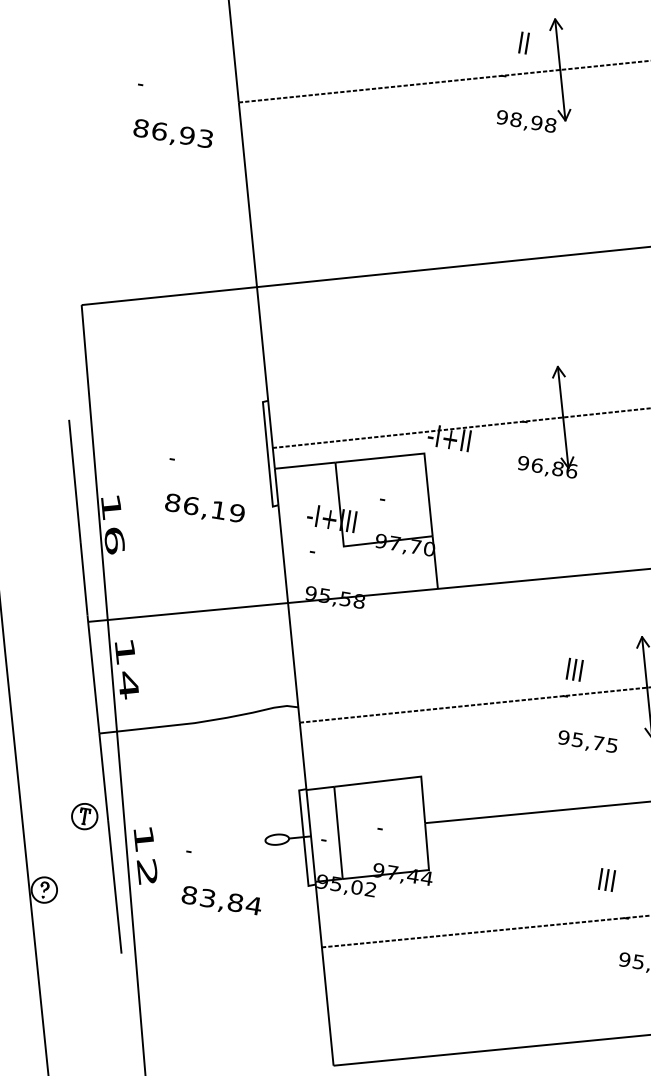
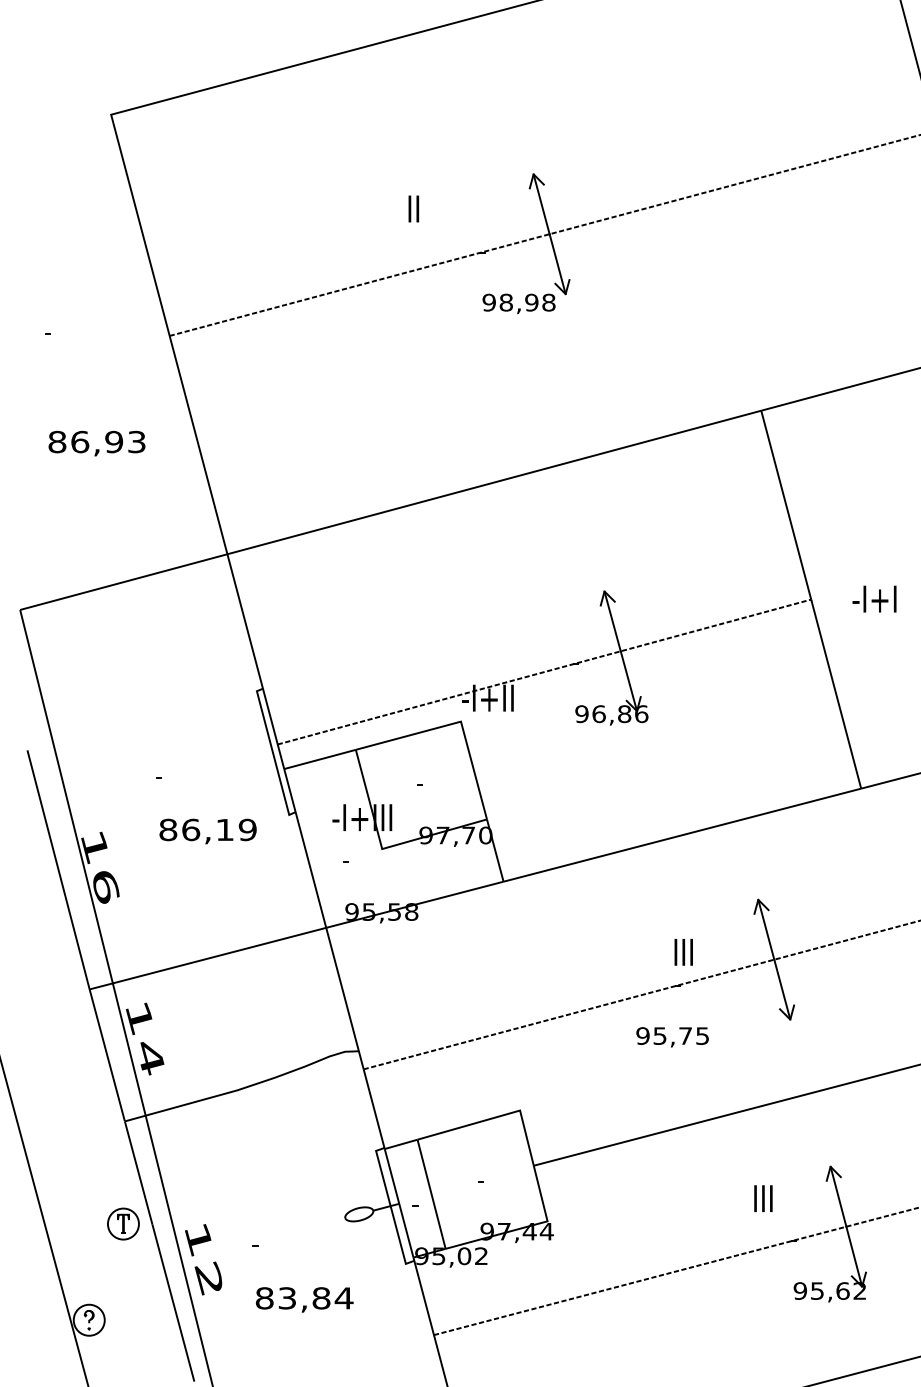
text: (523, 42) -> (413, 208), moved
text: (172, 134) -> (96, 443), moved
text: (587, 742) -> (672, 1037), moved

